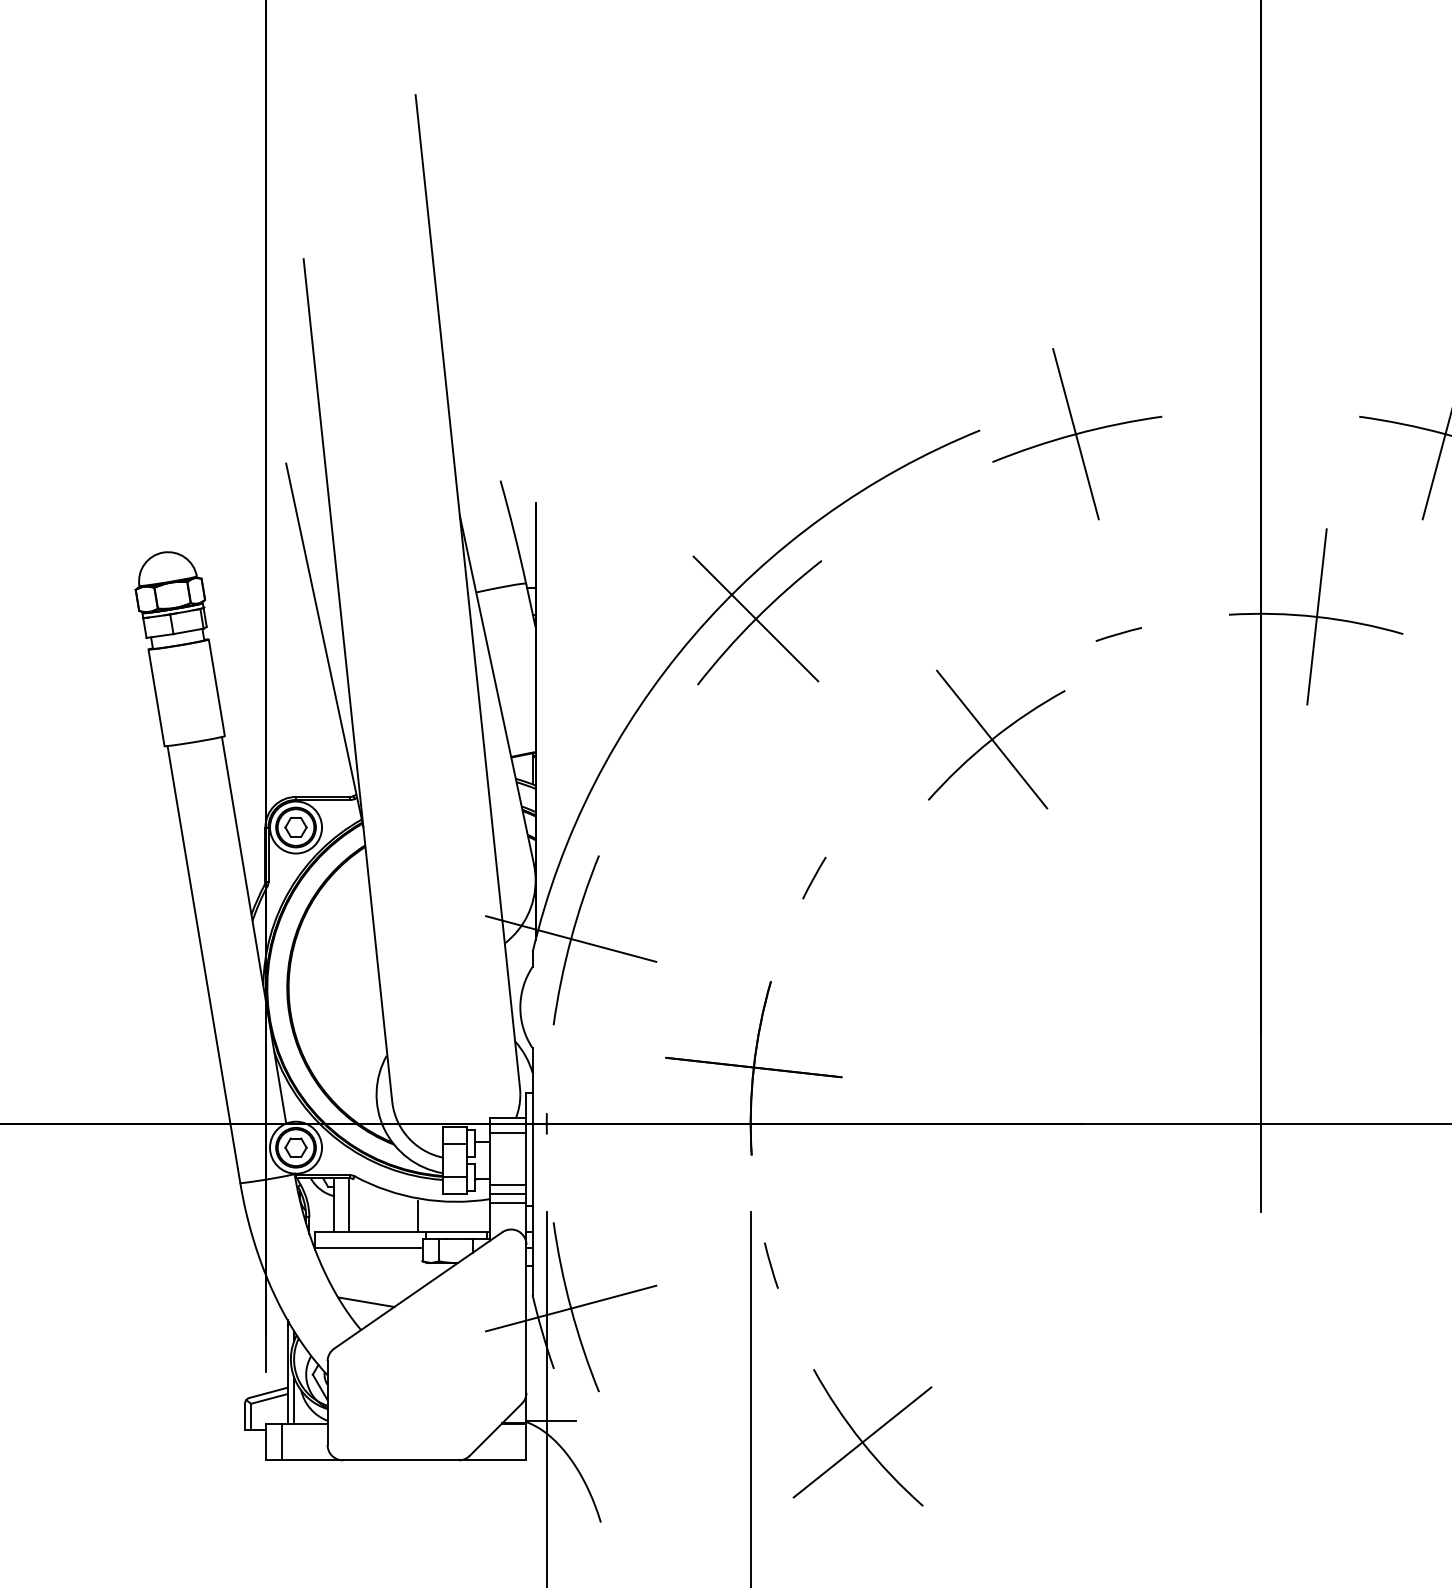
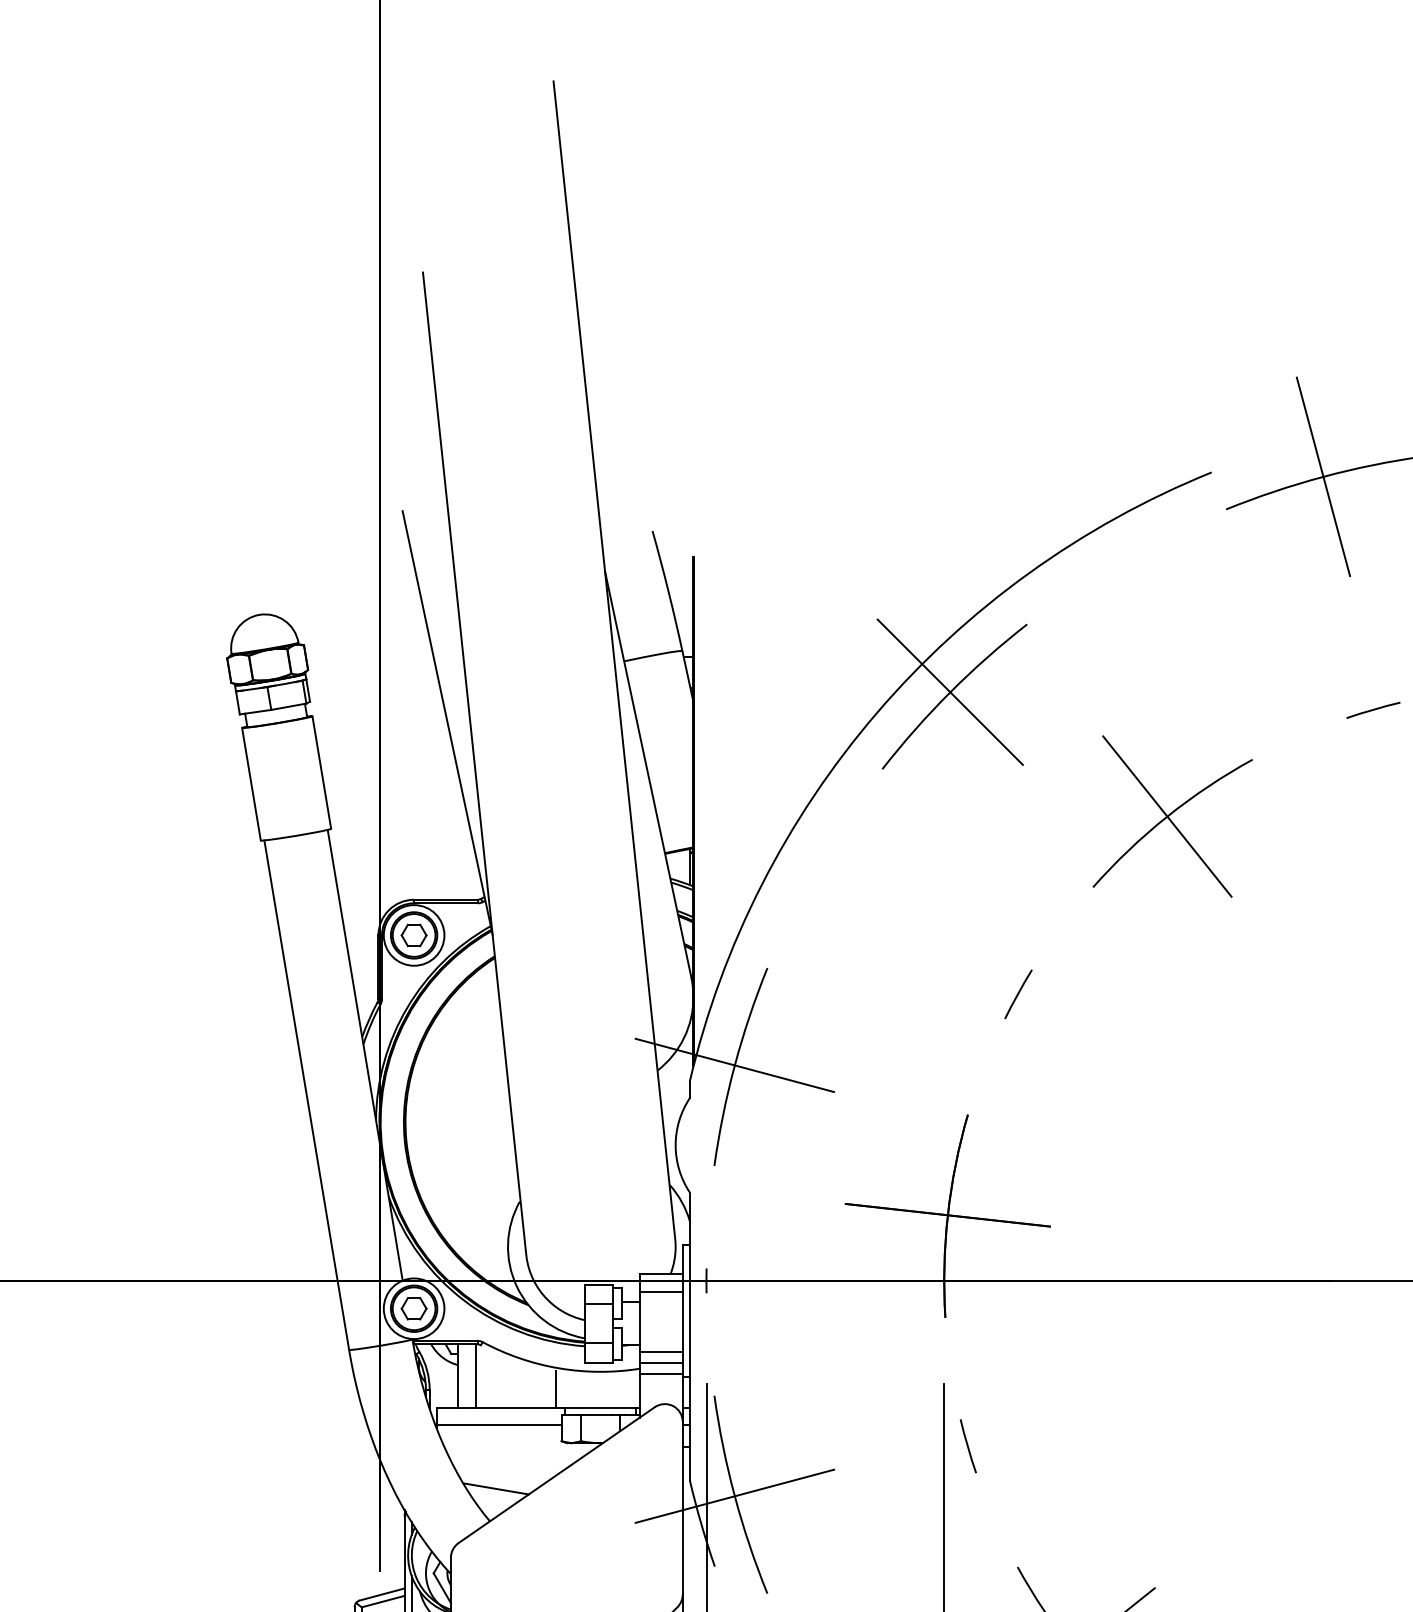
part: (996, 739) -> (1172, 816), moved

